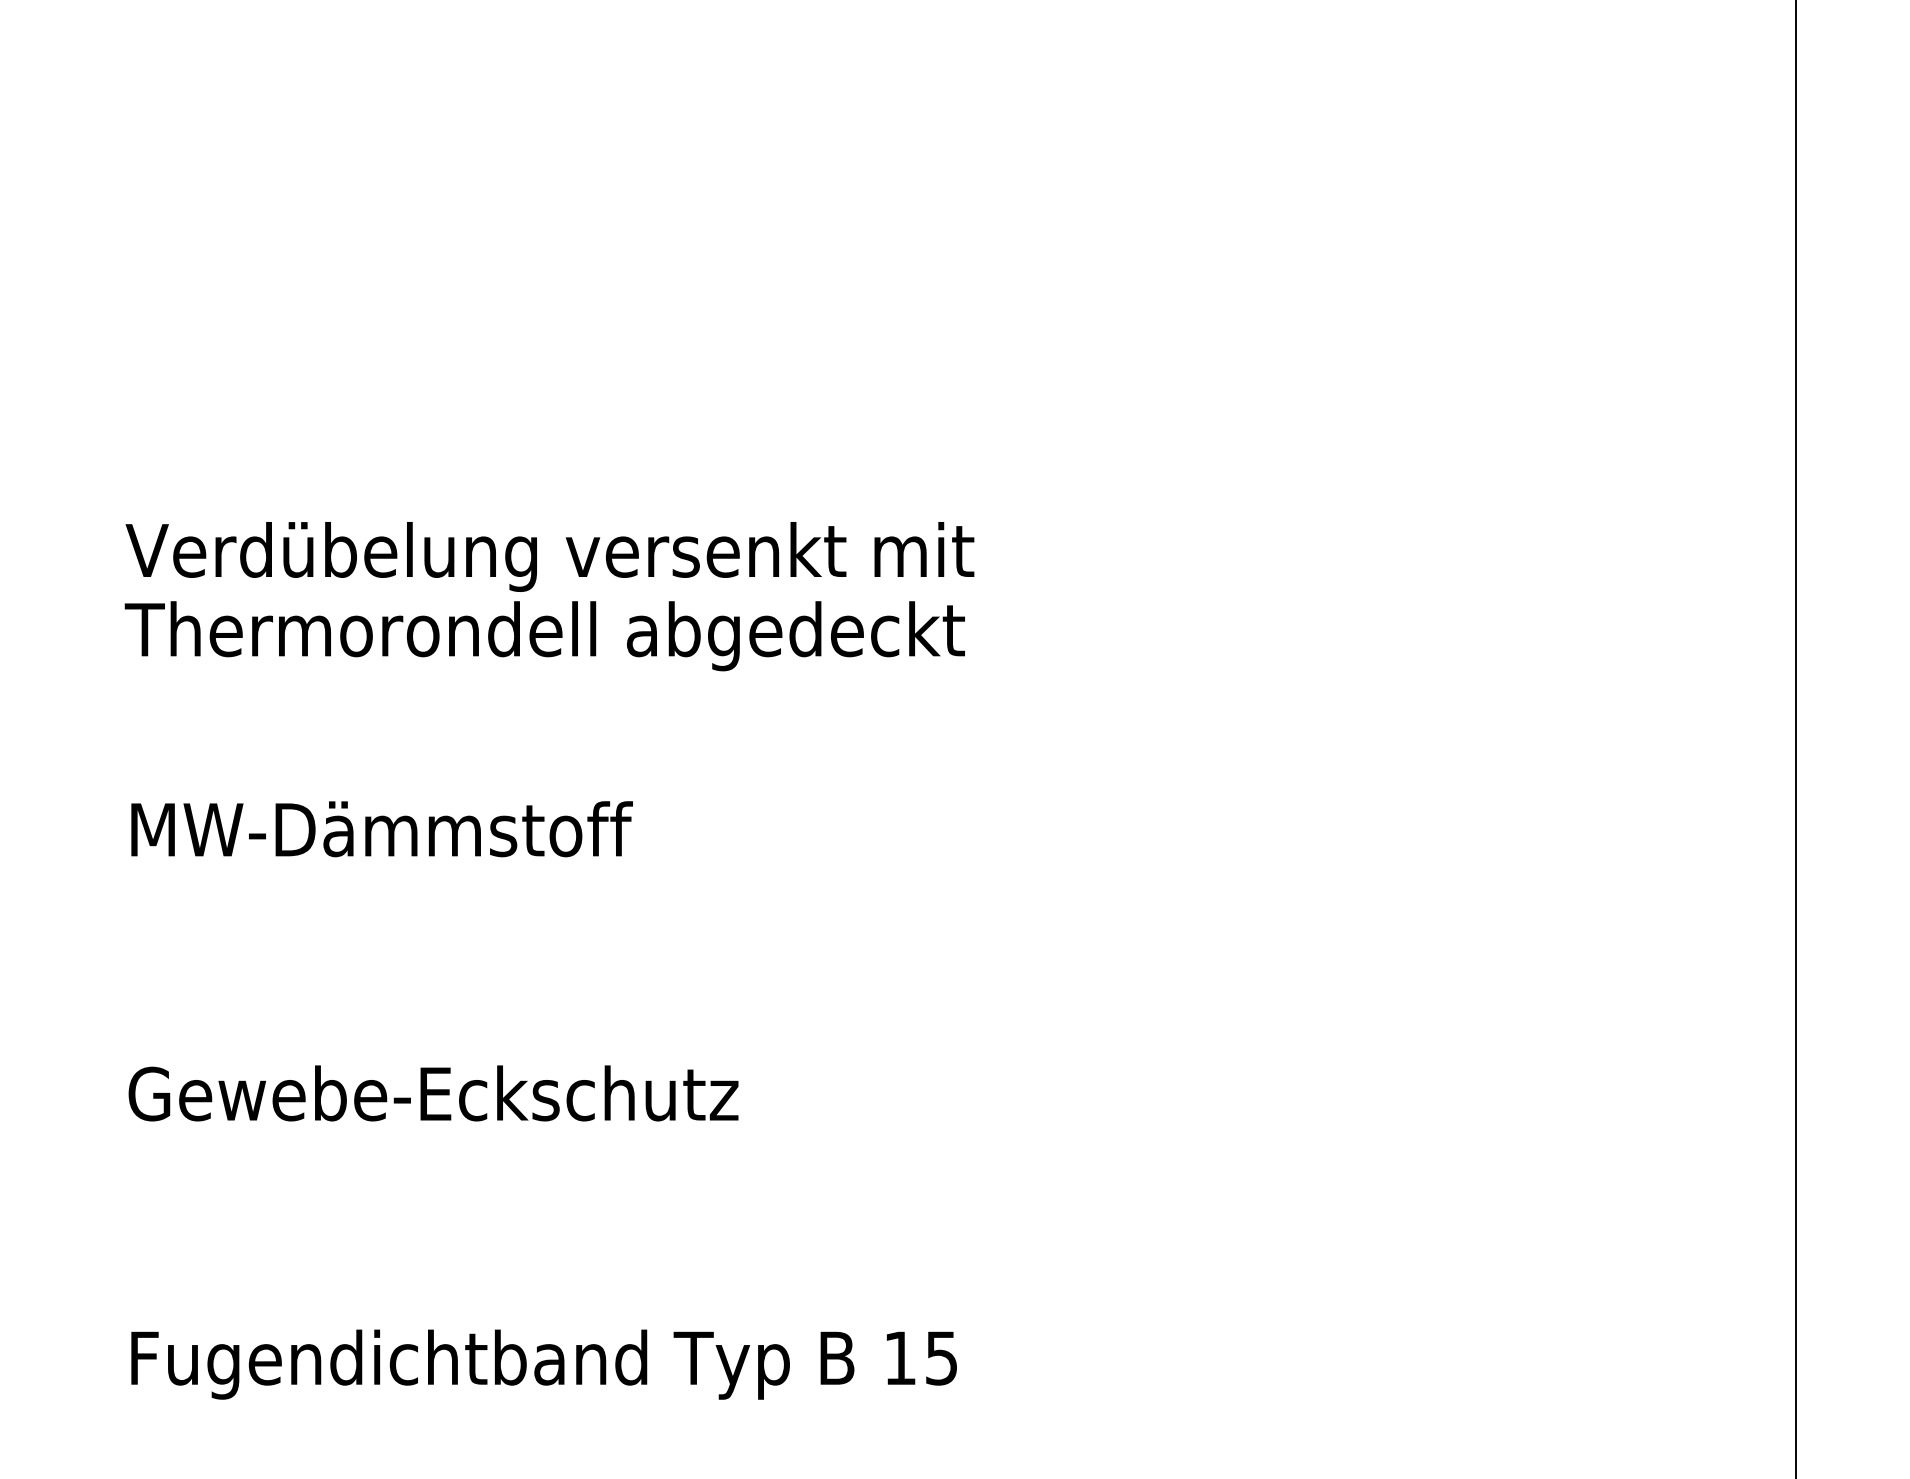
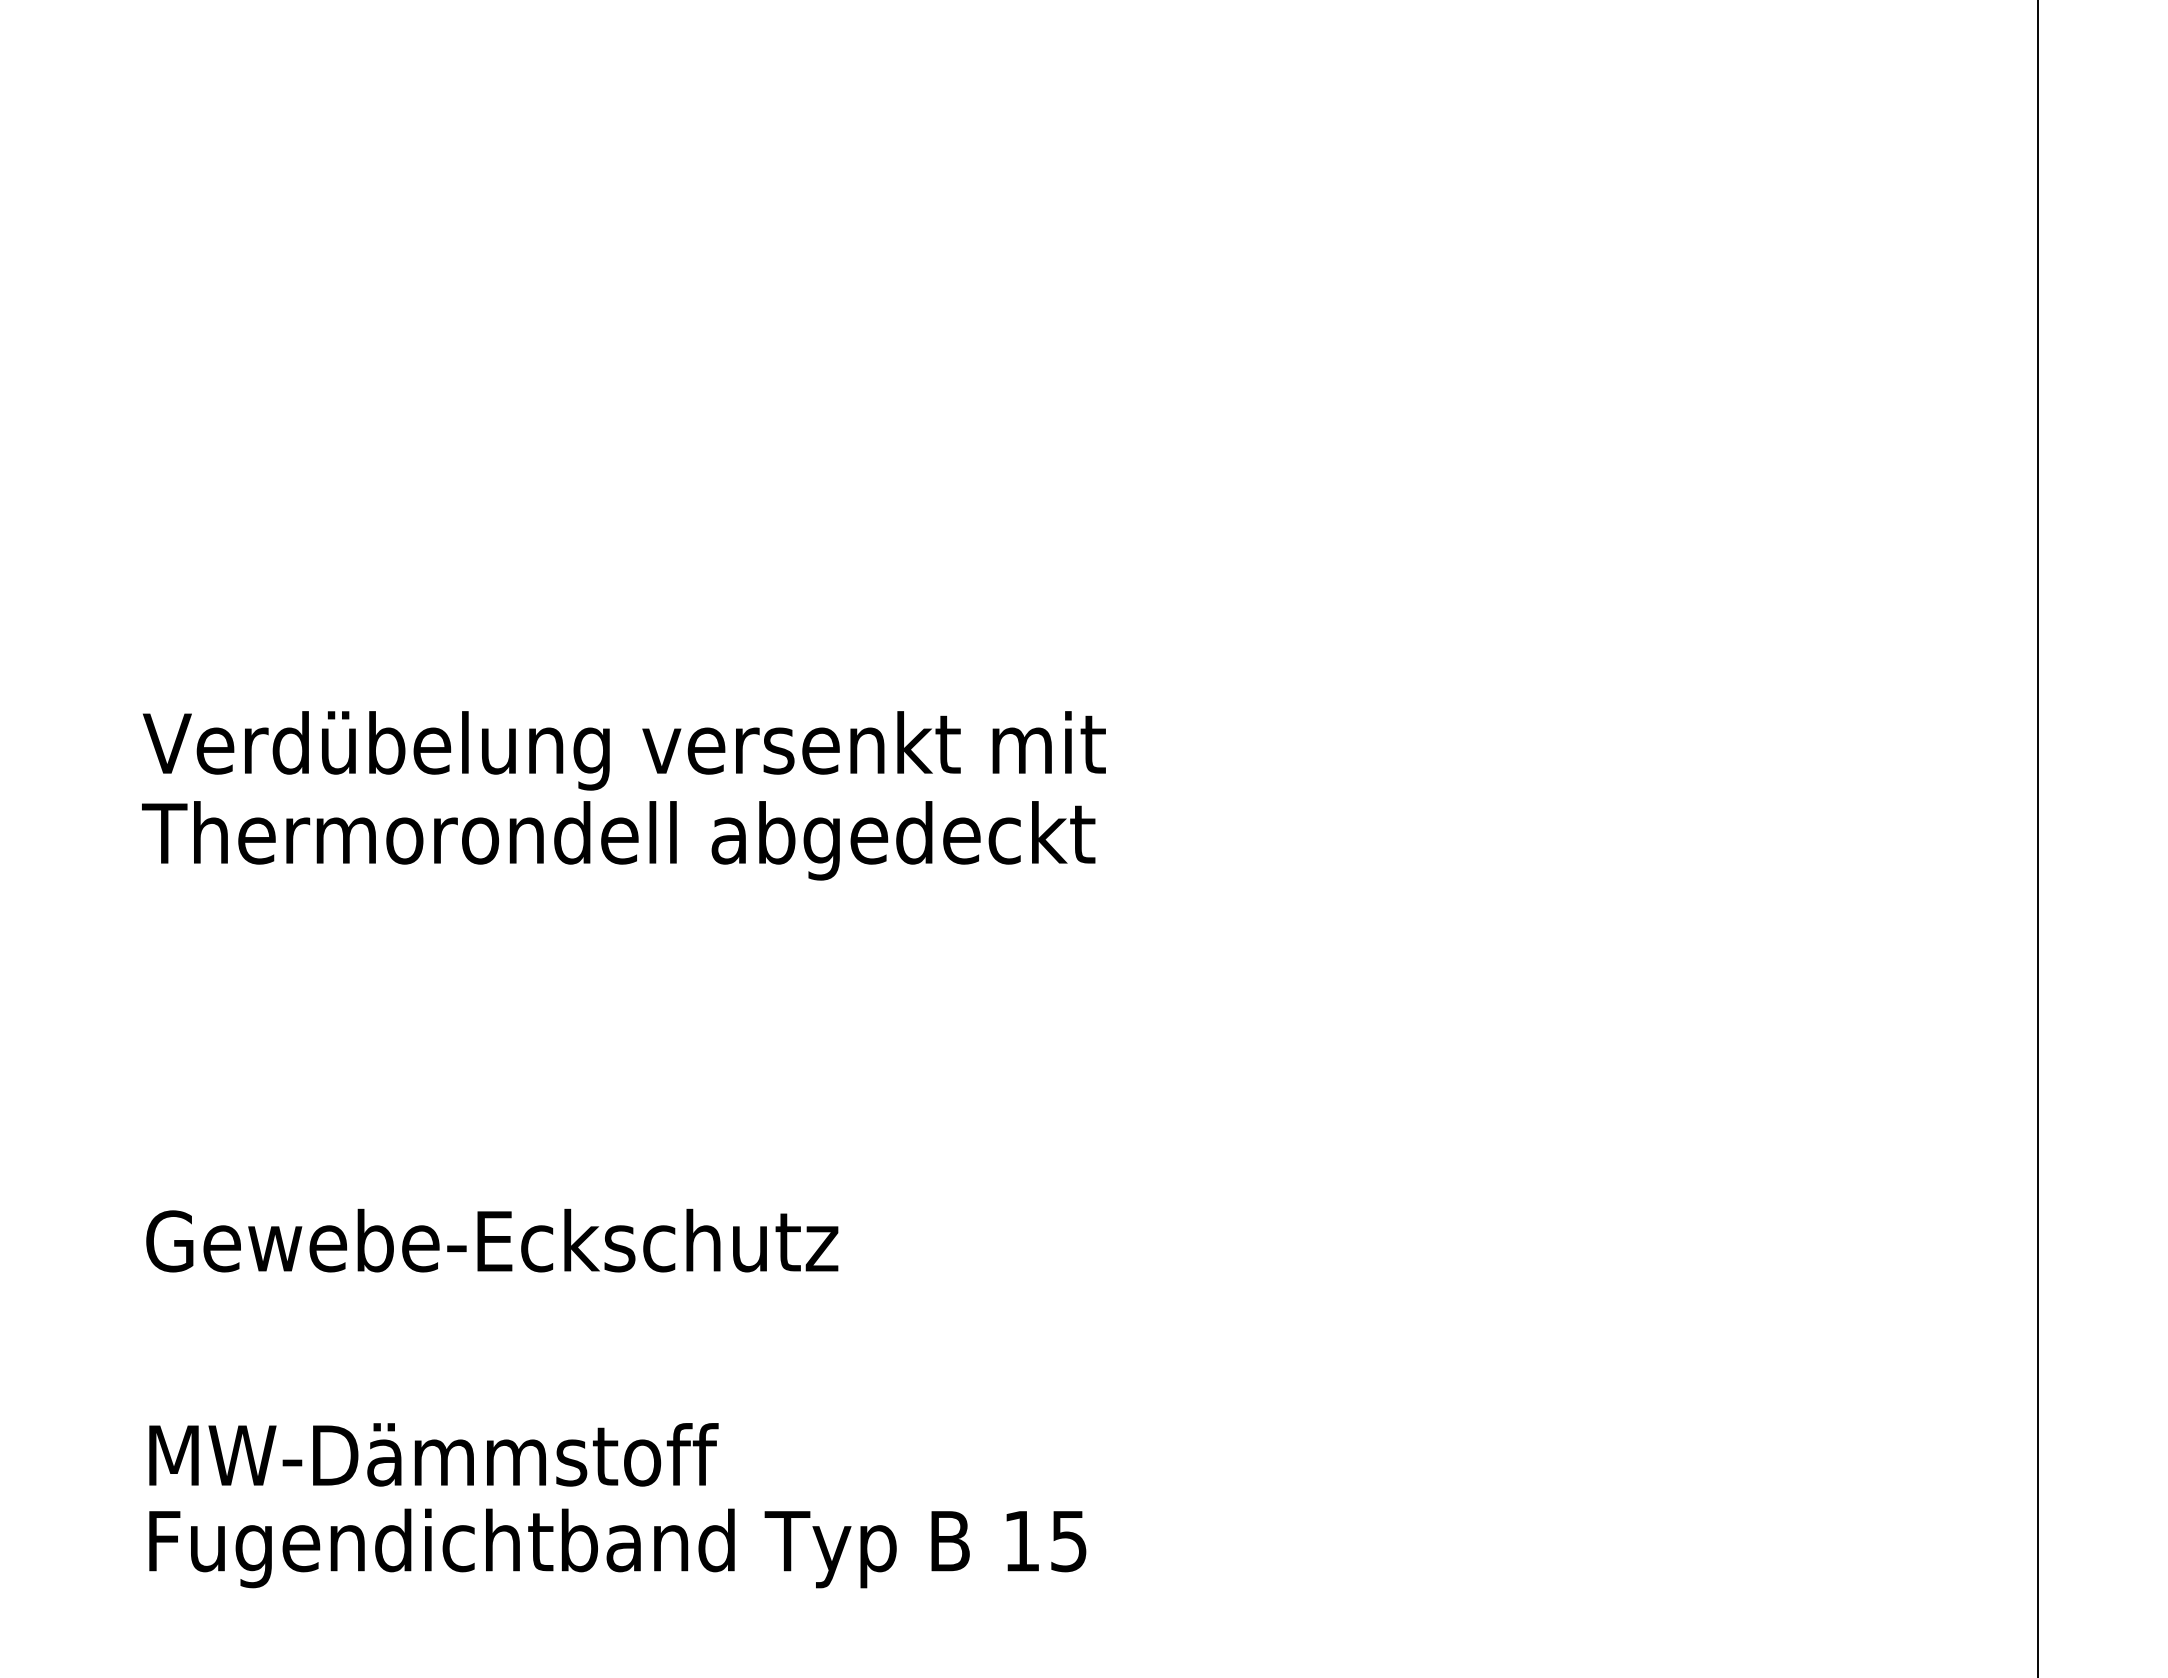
text: (549, 596) -> (623, 795), moved
text: (381, 828) -> (433, 1454), moved

